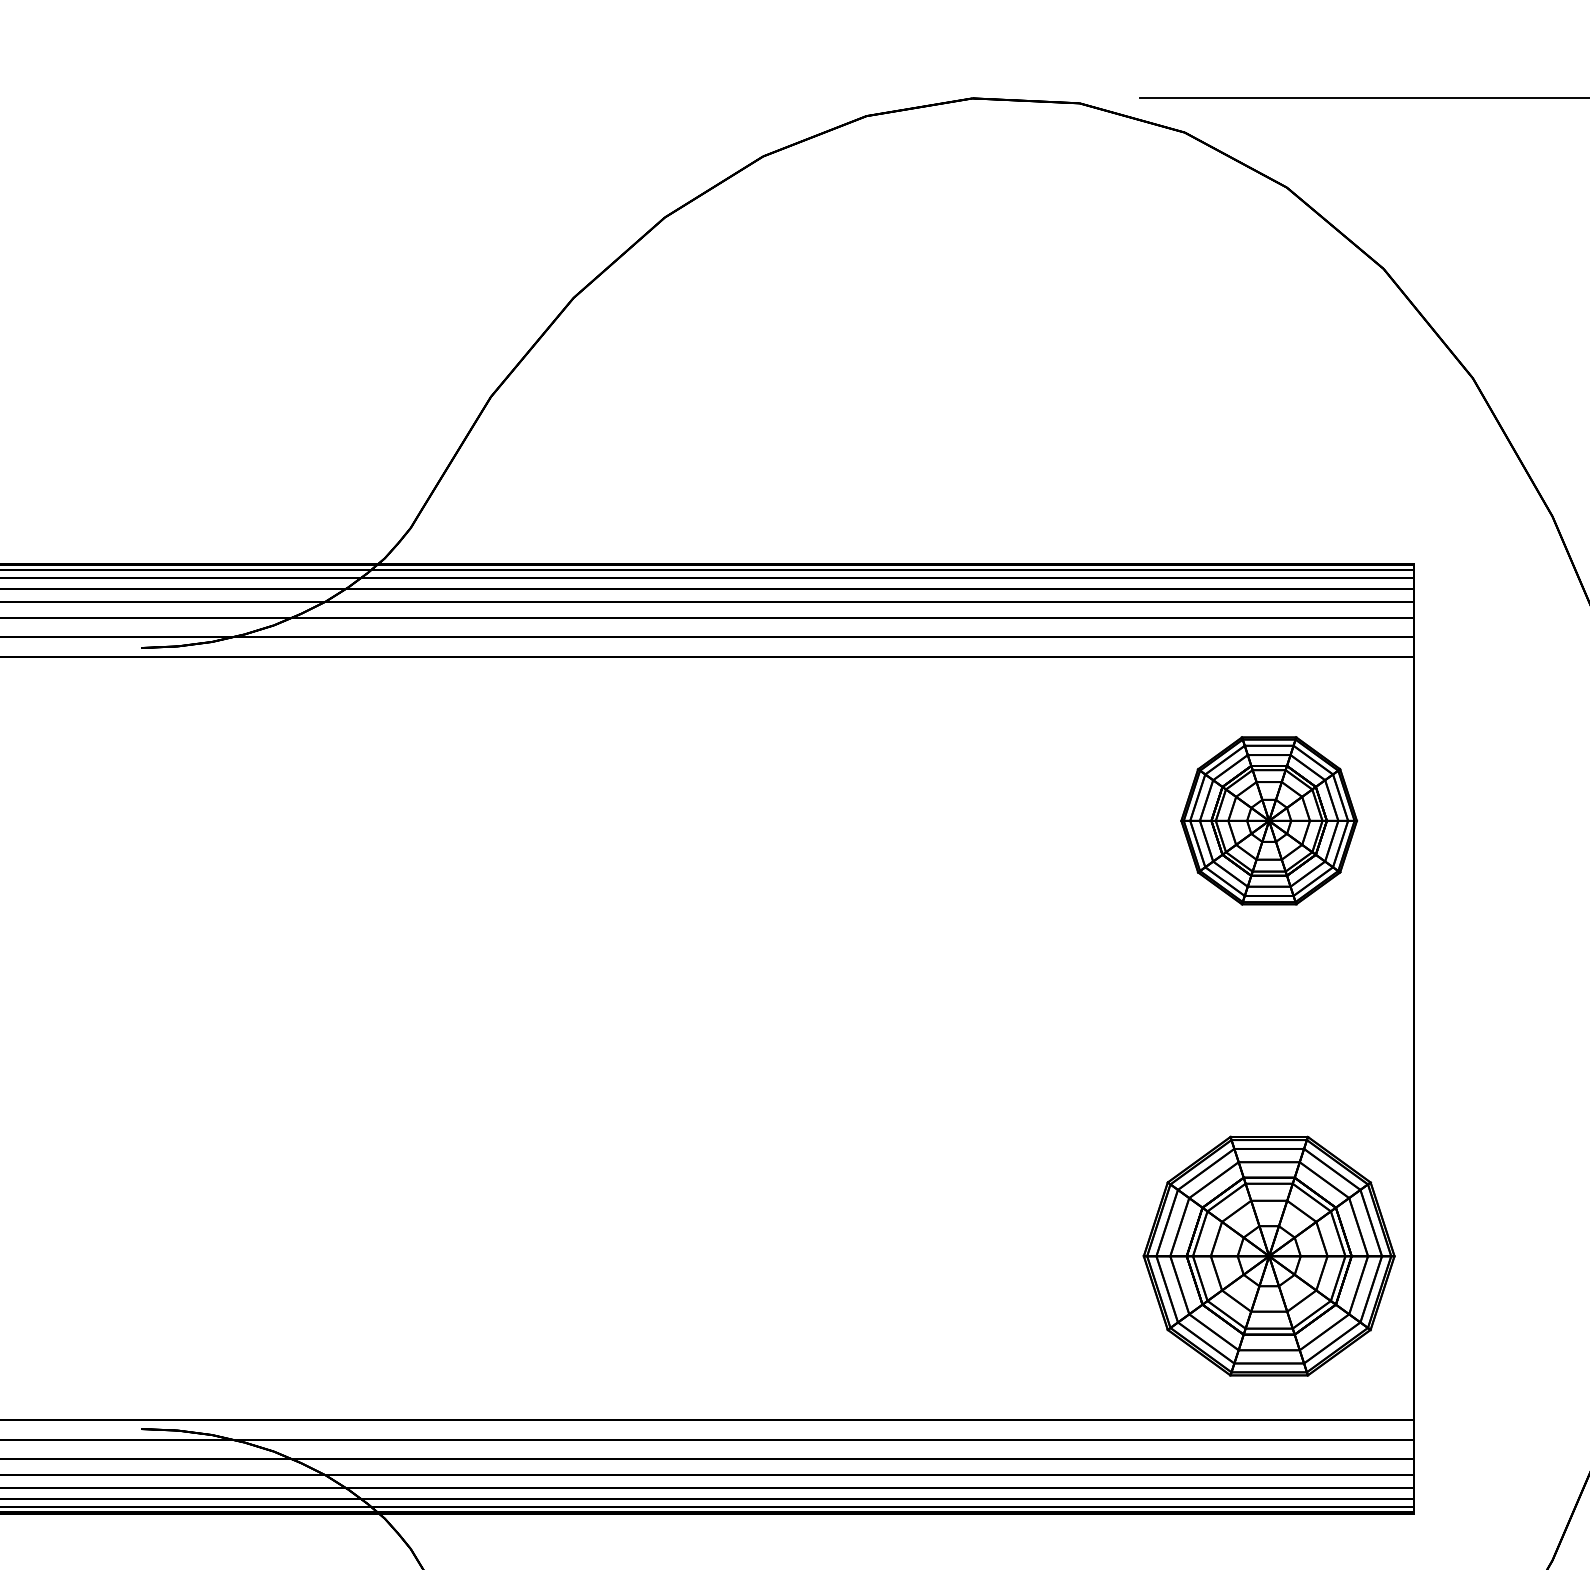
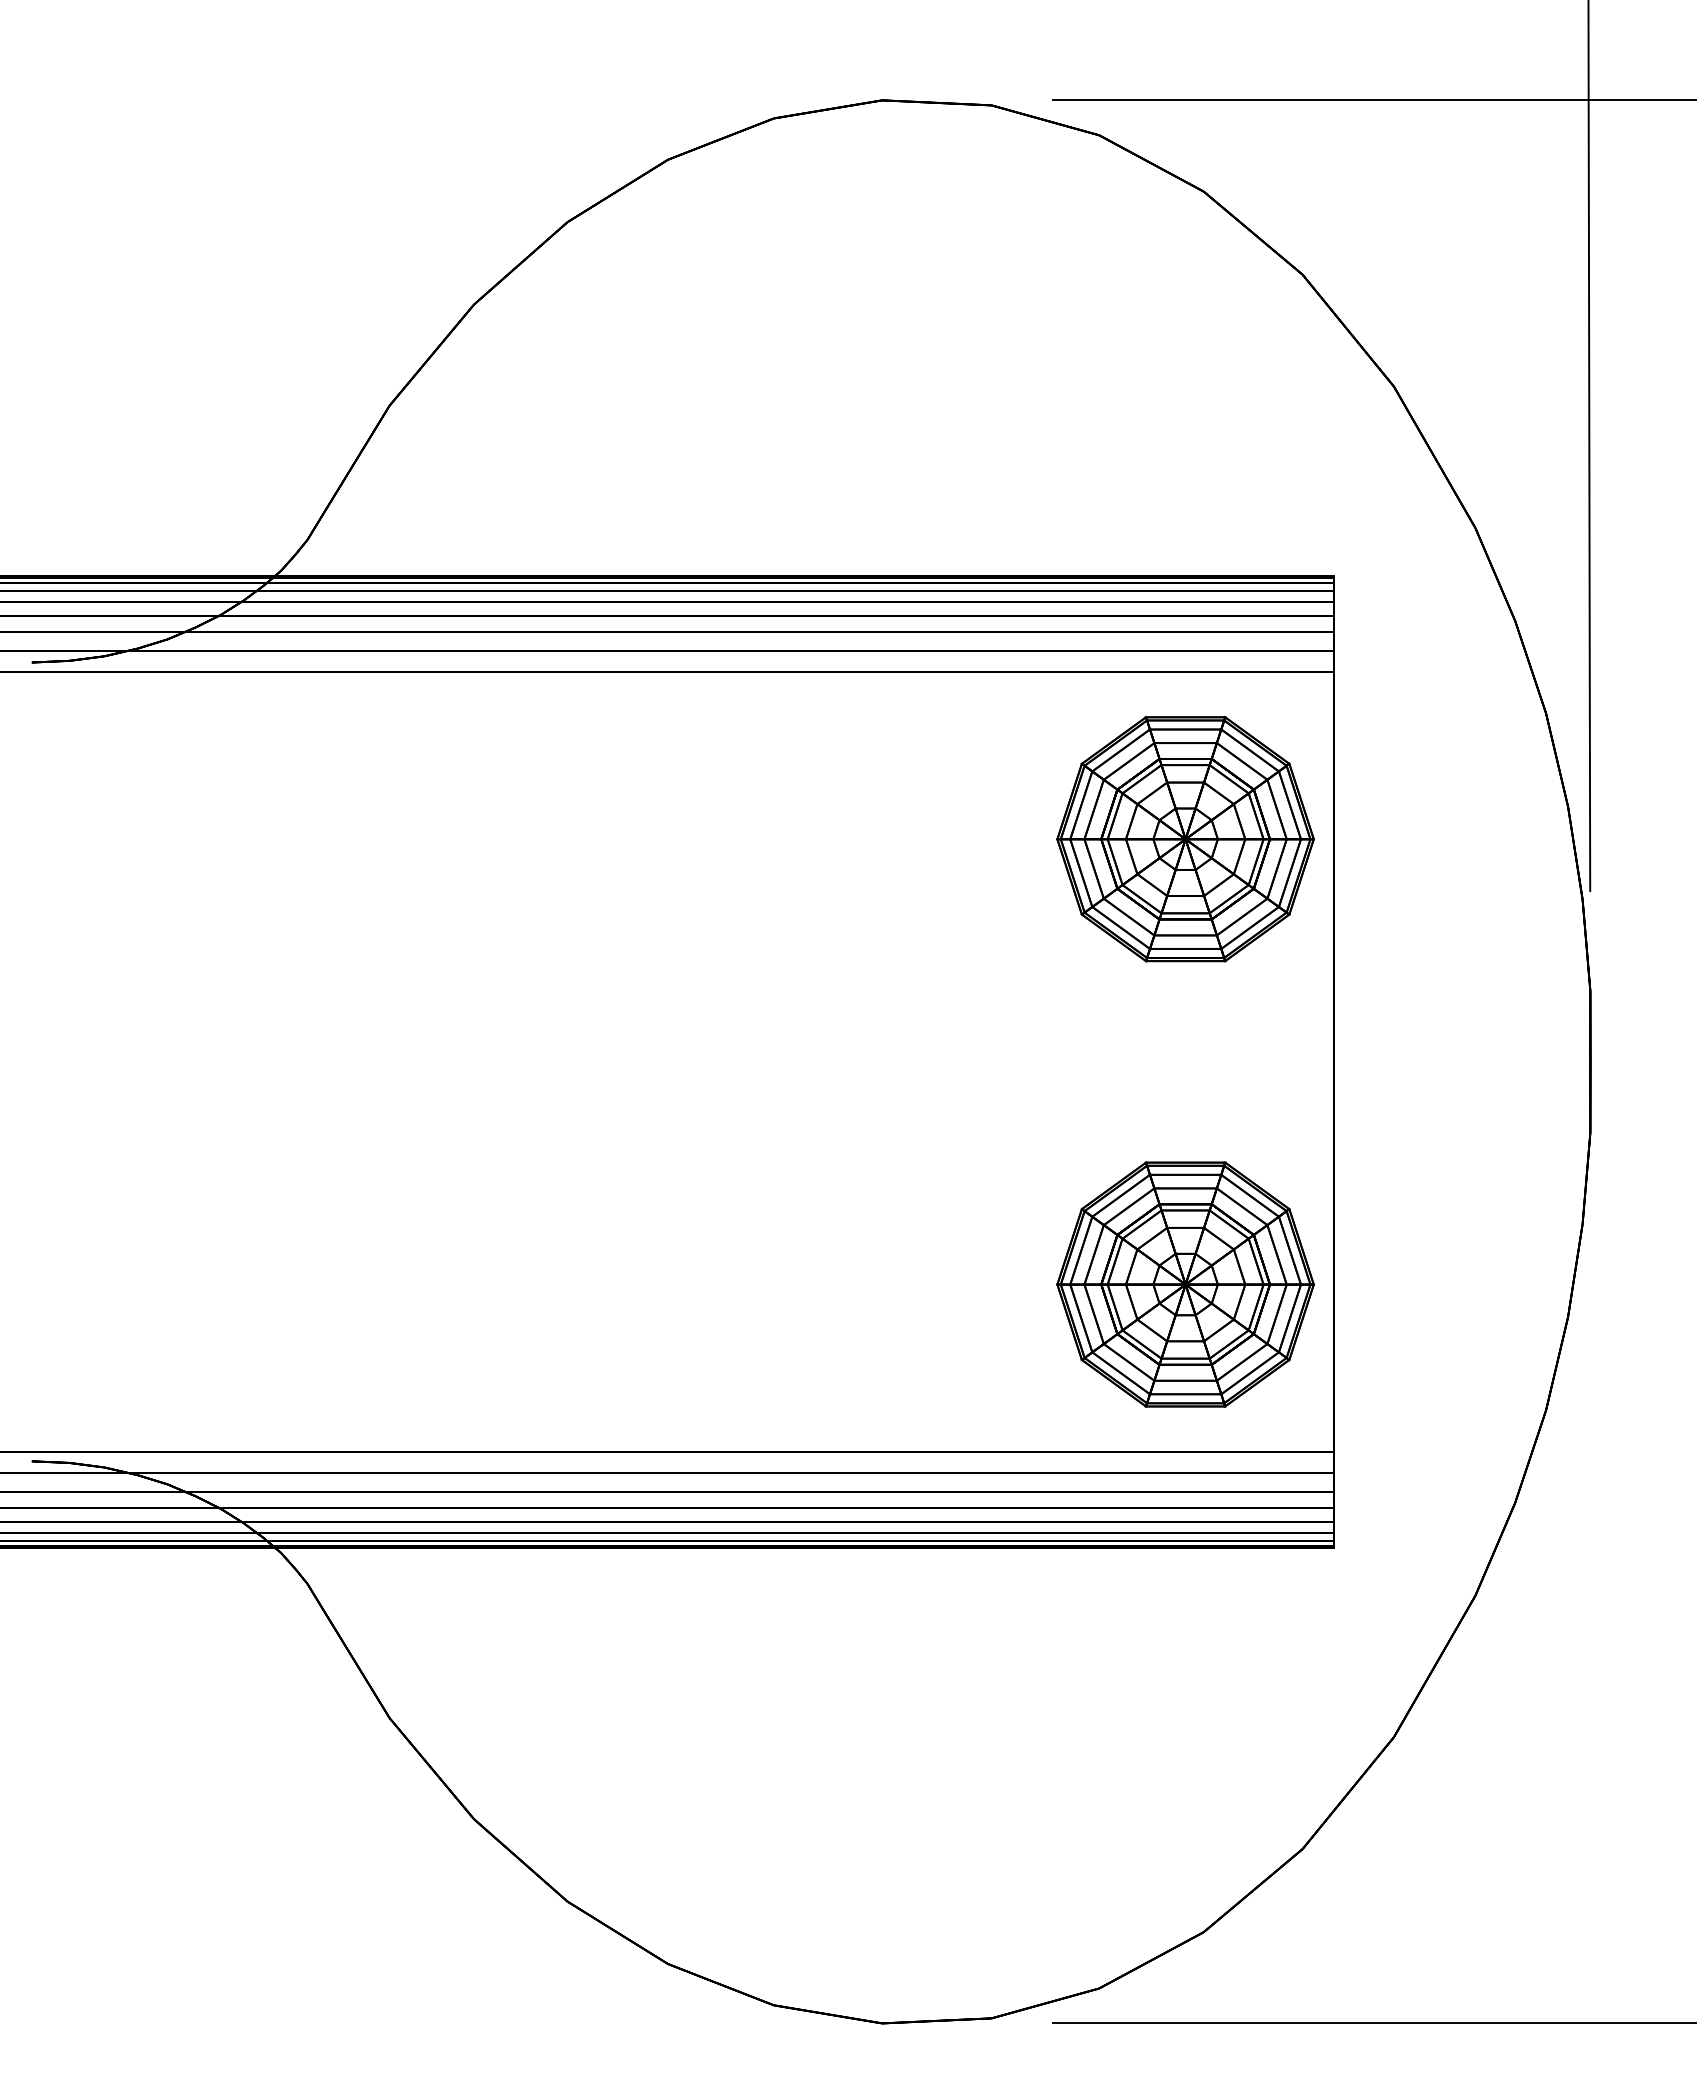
part: (1269, 821) -> (1185, 839), size x1.43

